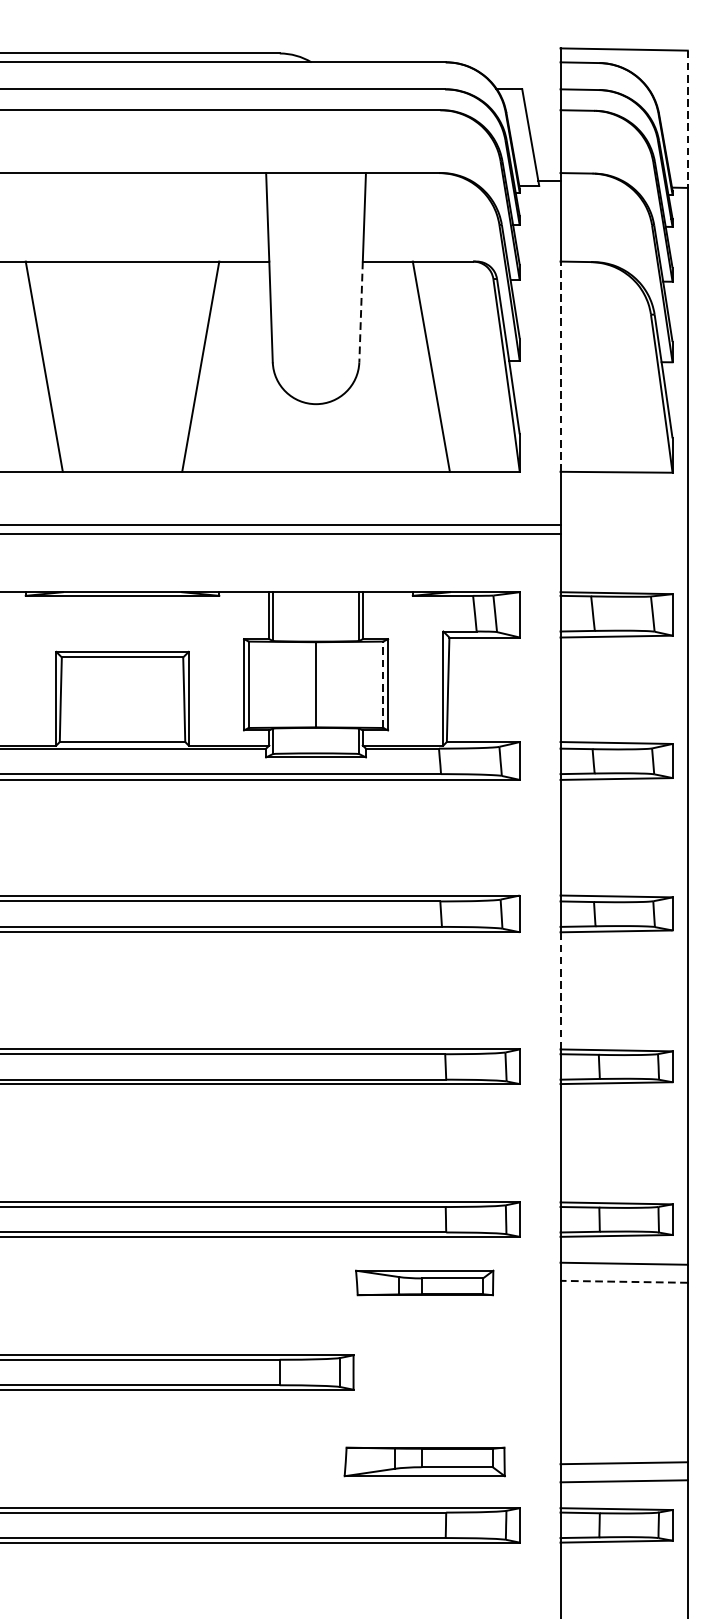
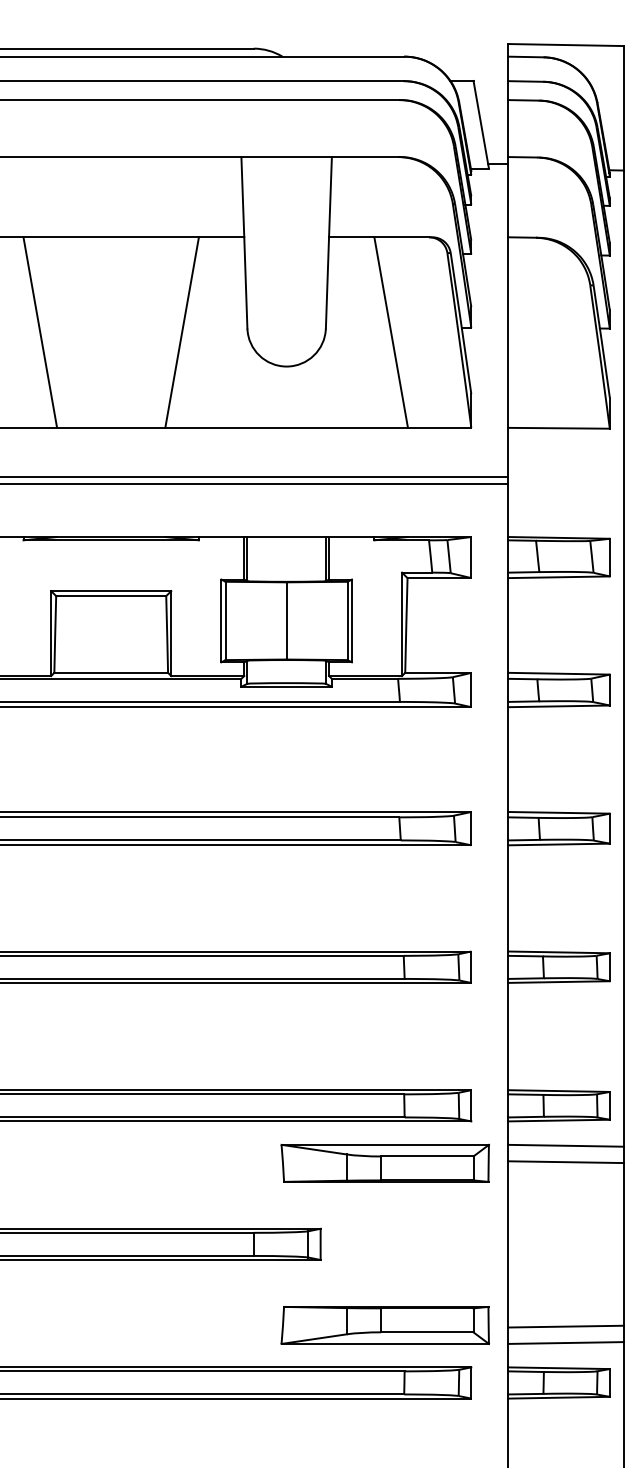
line: (687, 119) -> (623, 108), dashed -> solid
line: (361, 312) -> (327, 283), dashed -> solid
line: (560, 366) -> (508, 332), dashed -> solid
line: (383, 684) -> (347, 620), dashed -> solid
line: (560, 989) -> (508, 897), dashed -> solid
part: (423, 1282) -> (384, 1162), size x1.67
line: (623, 1282) -> (565, 1162), dashed -> solid
part: (423, 1461) -> (384, 1325), size x1.43

